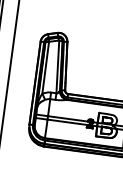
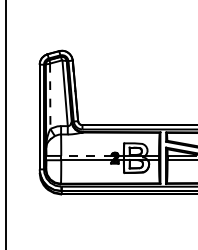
line: (45, 67) -> (50, 96), solid -> dashed
line: (68, 118) -> (86, 155), solid -> dashed

